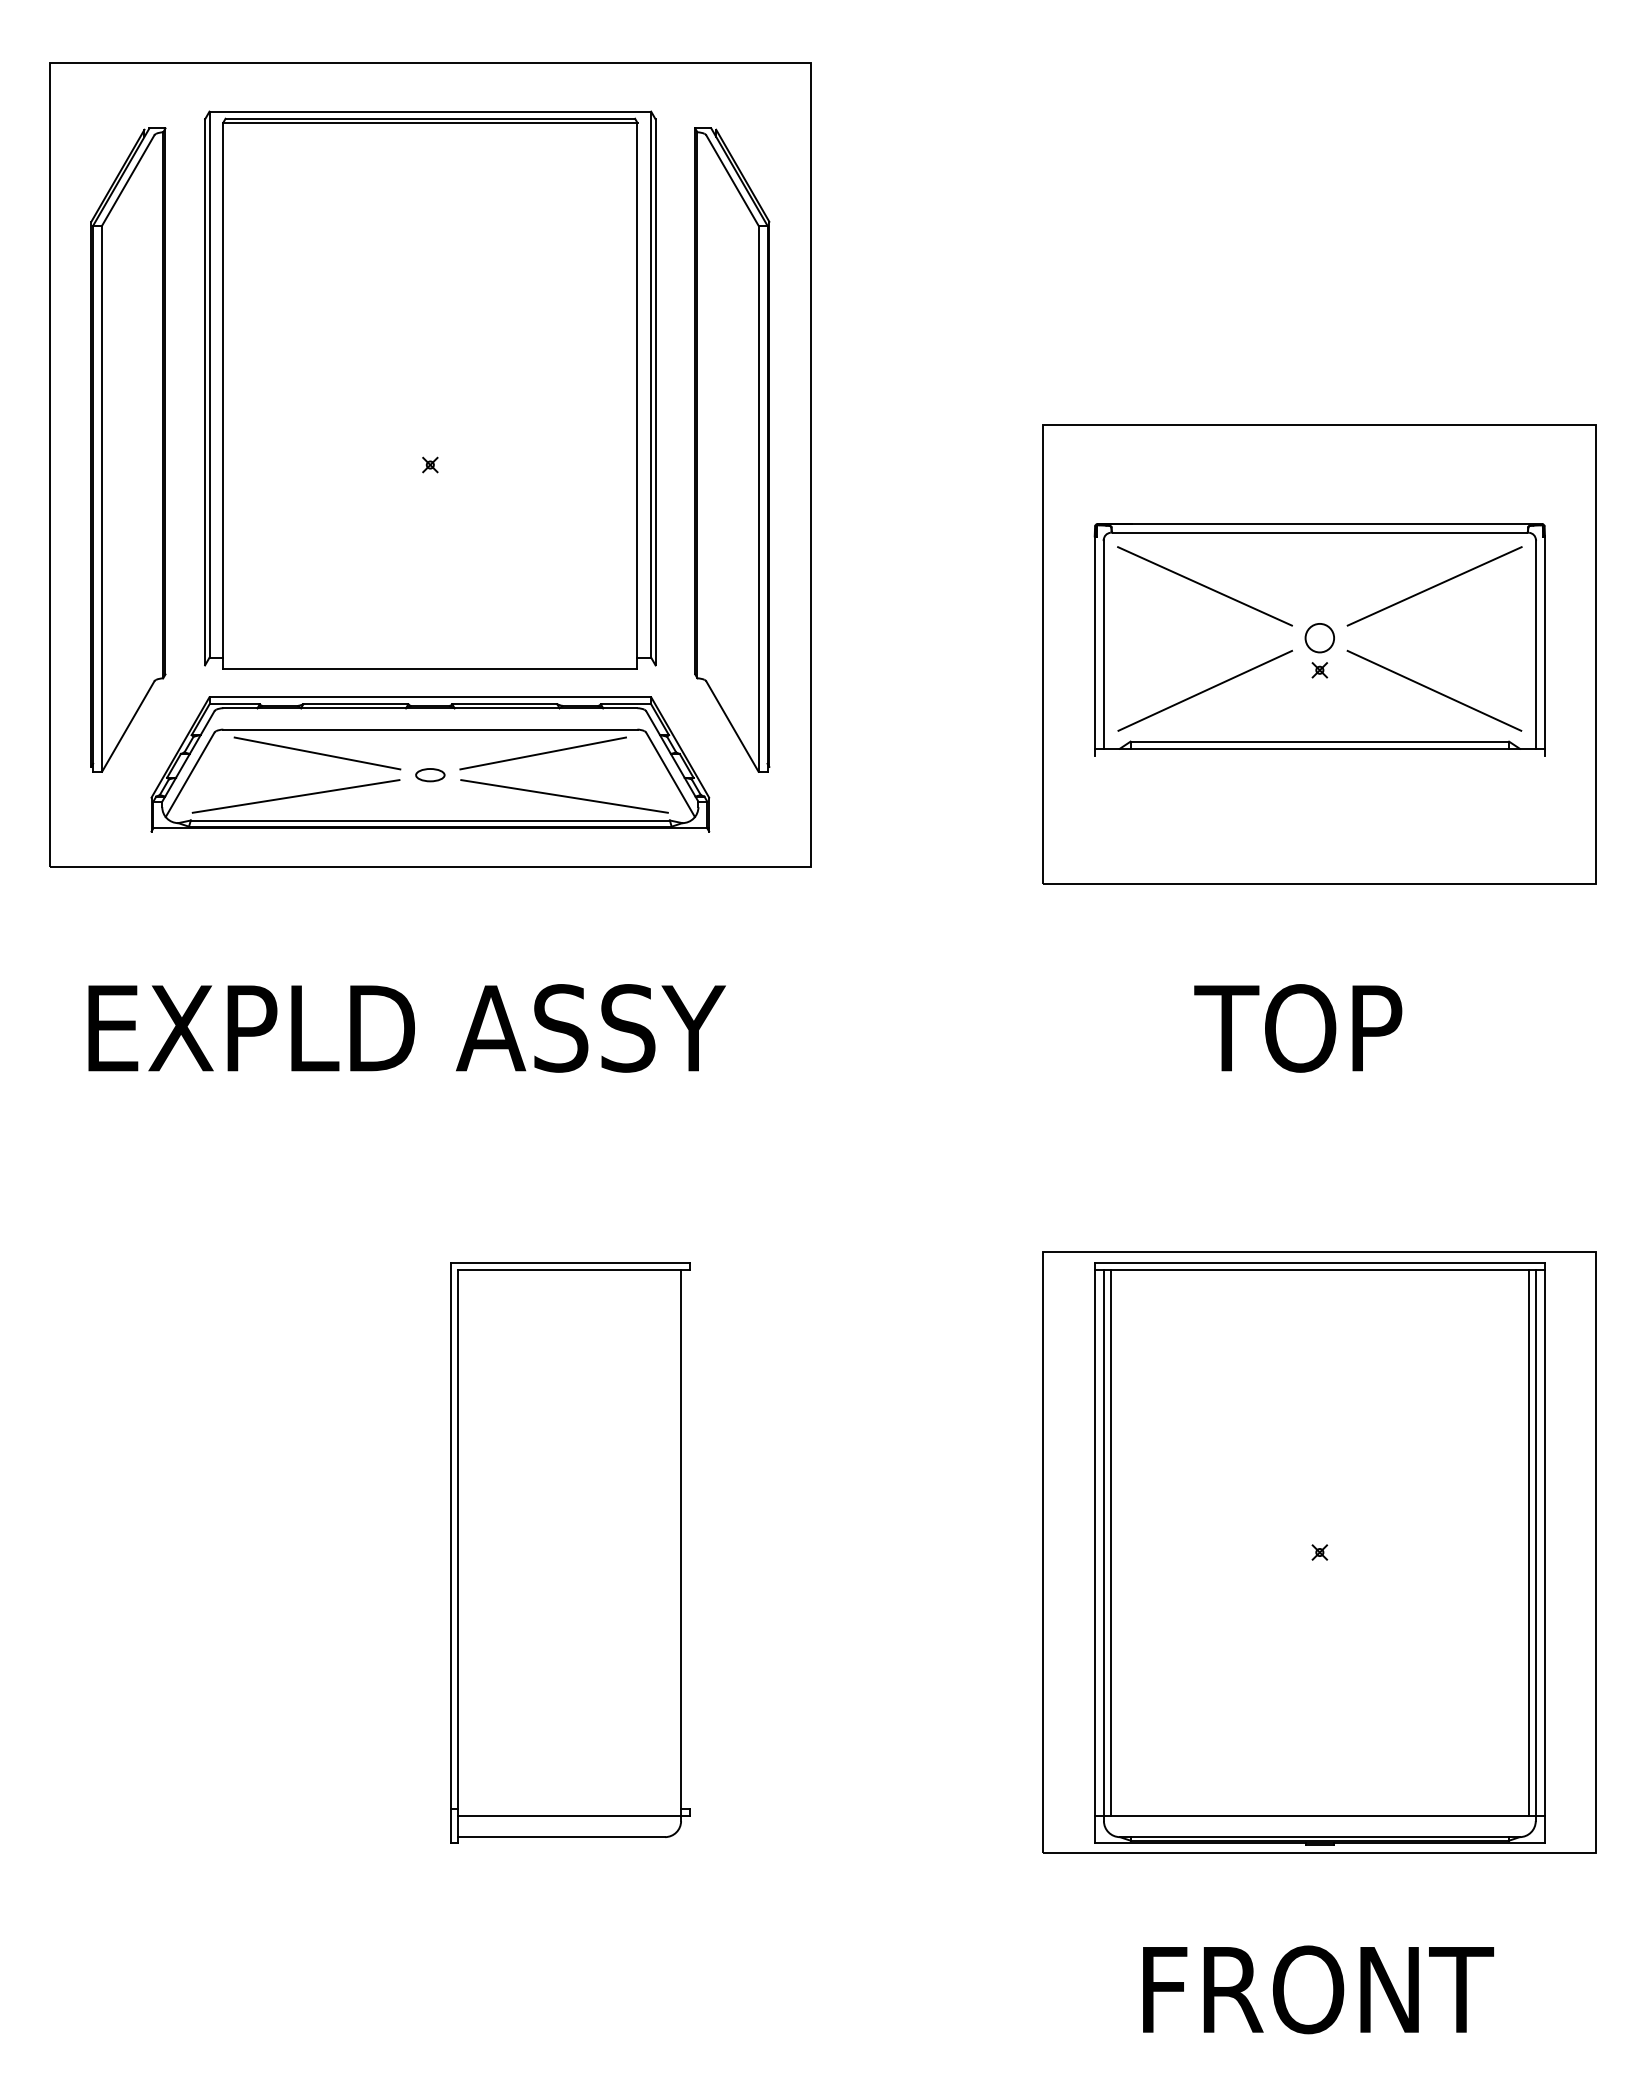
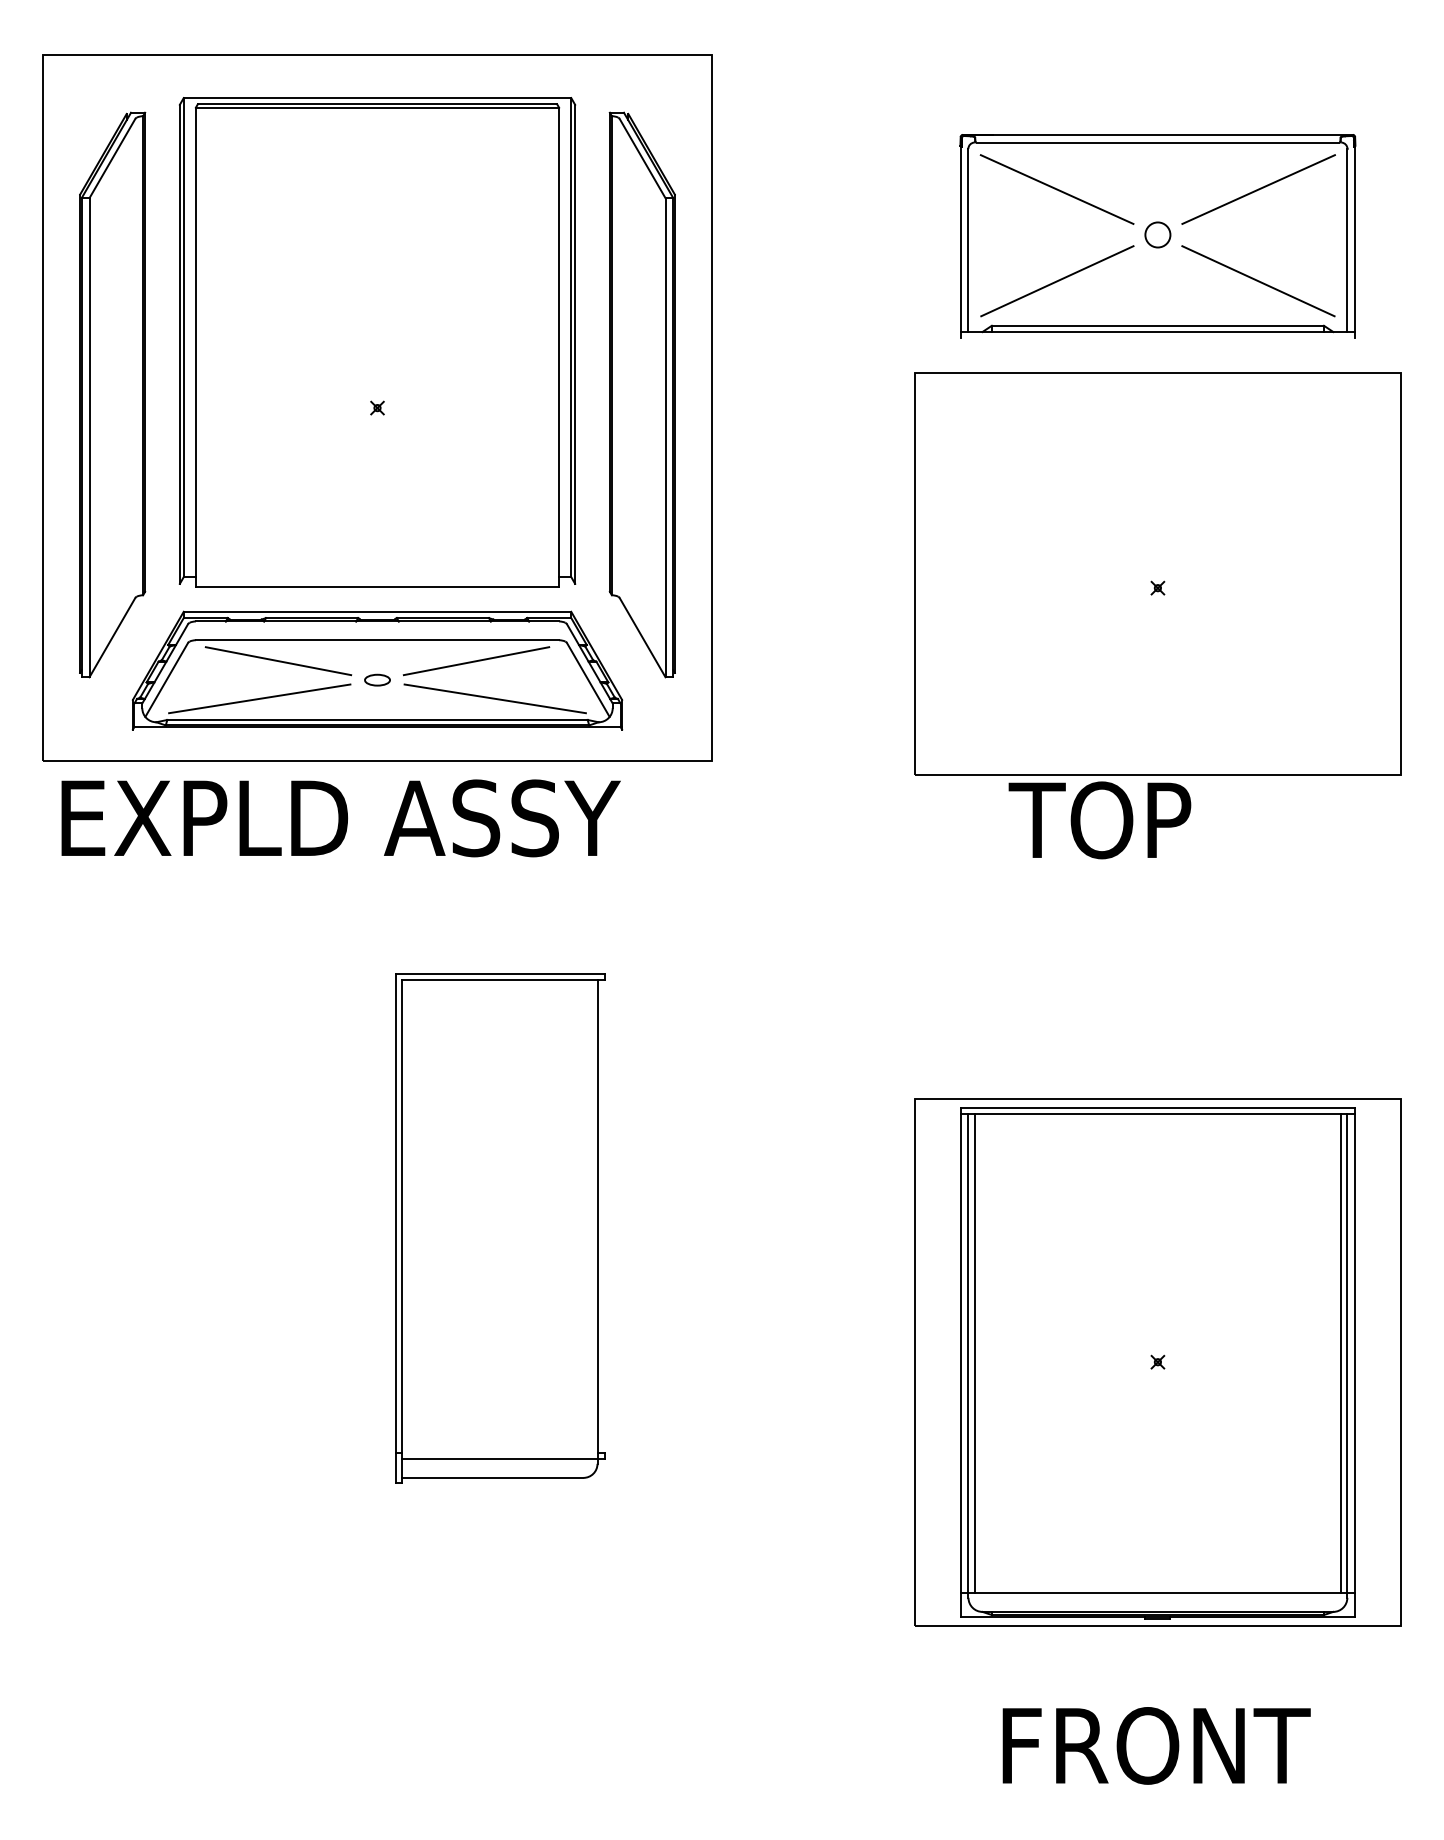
part: (1319, 639) -> (1157, 236), moved
text: (406, 1028) -> (340, 818), moved
text: (1297, 1028) -> (1099, 820), moved
part: (570, 1552) -> (500, 1228), moved

